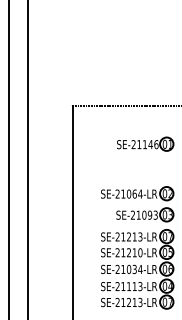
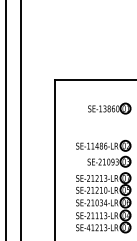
text: (144, 144) -> (108, 108), SE-21146 -> SE-13860
text: (128, 193) -> (96, 145), SE-21064-LR -> SE-11486-LR
text: (117, 301) -> (88, 227), SE-21213-LR -> SE-41213-LR

